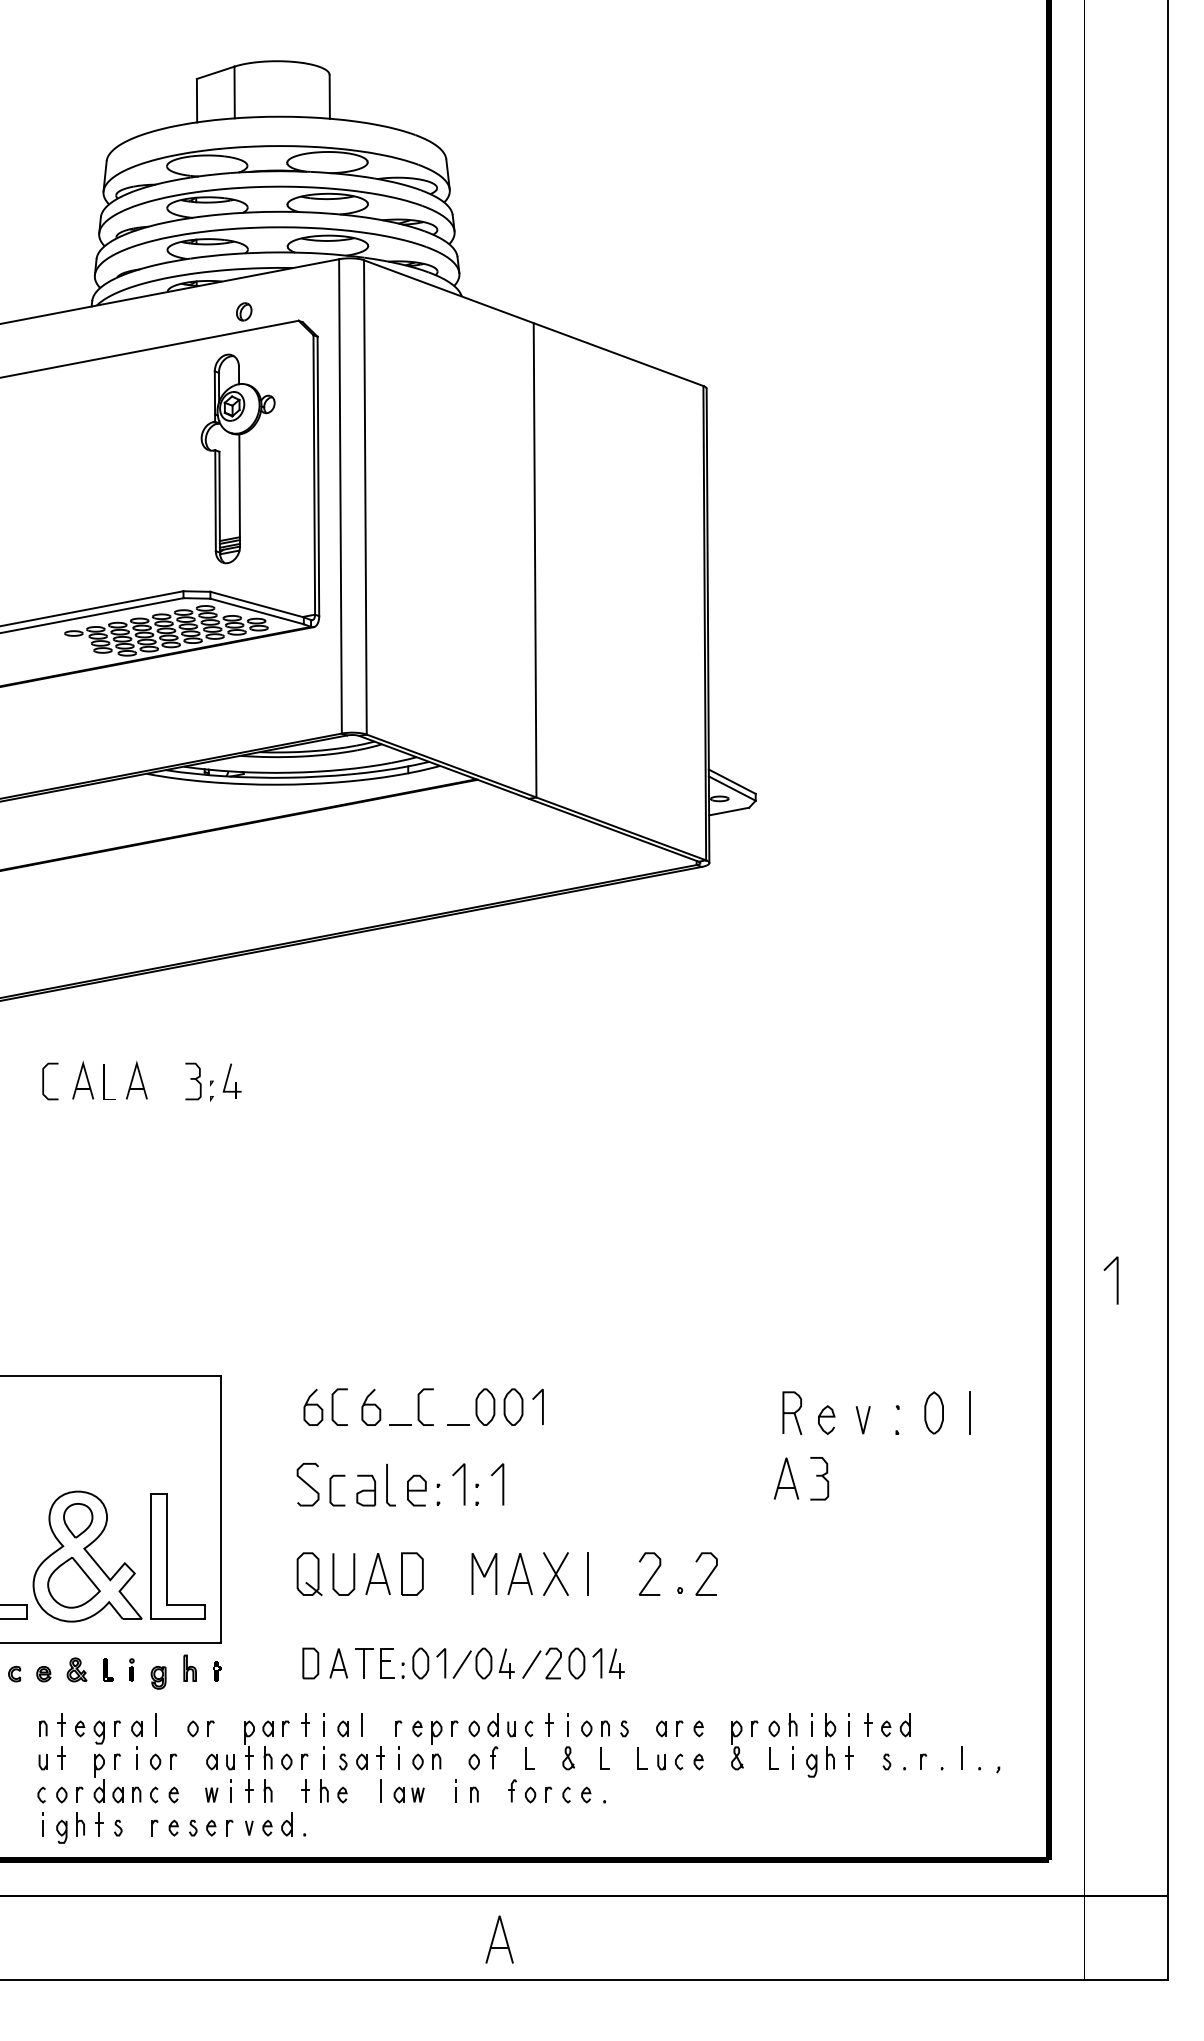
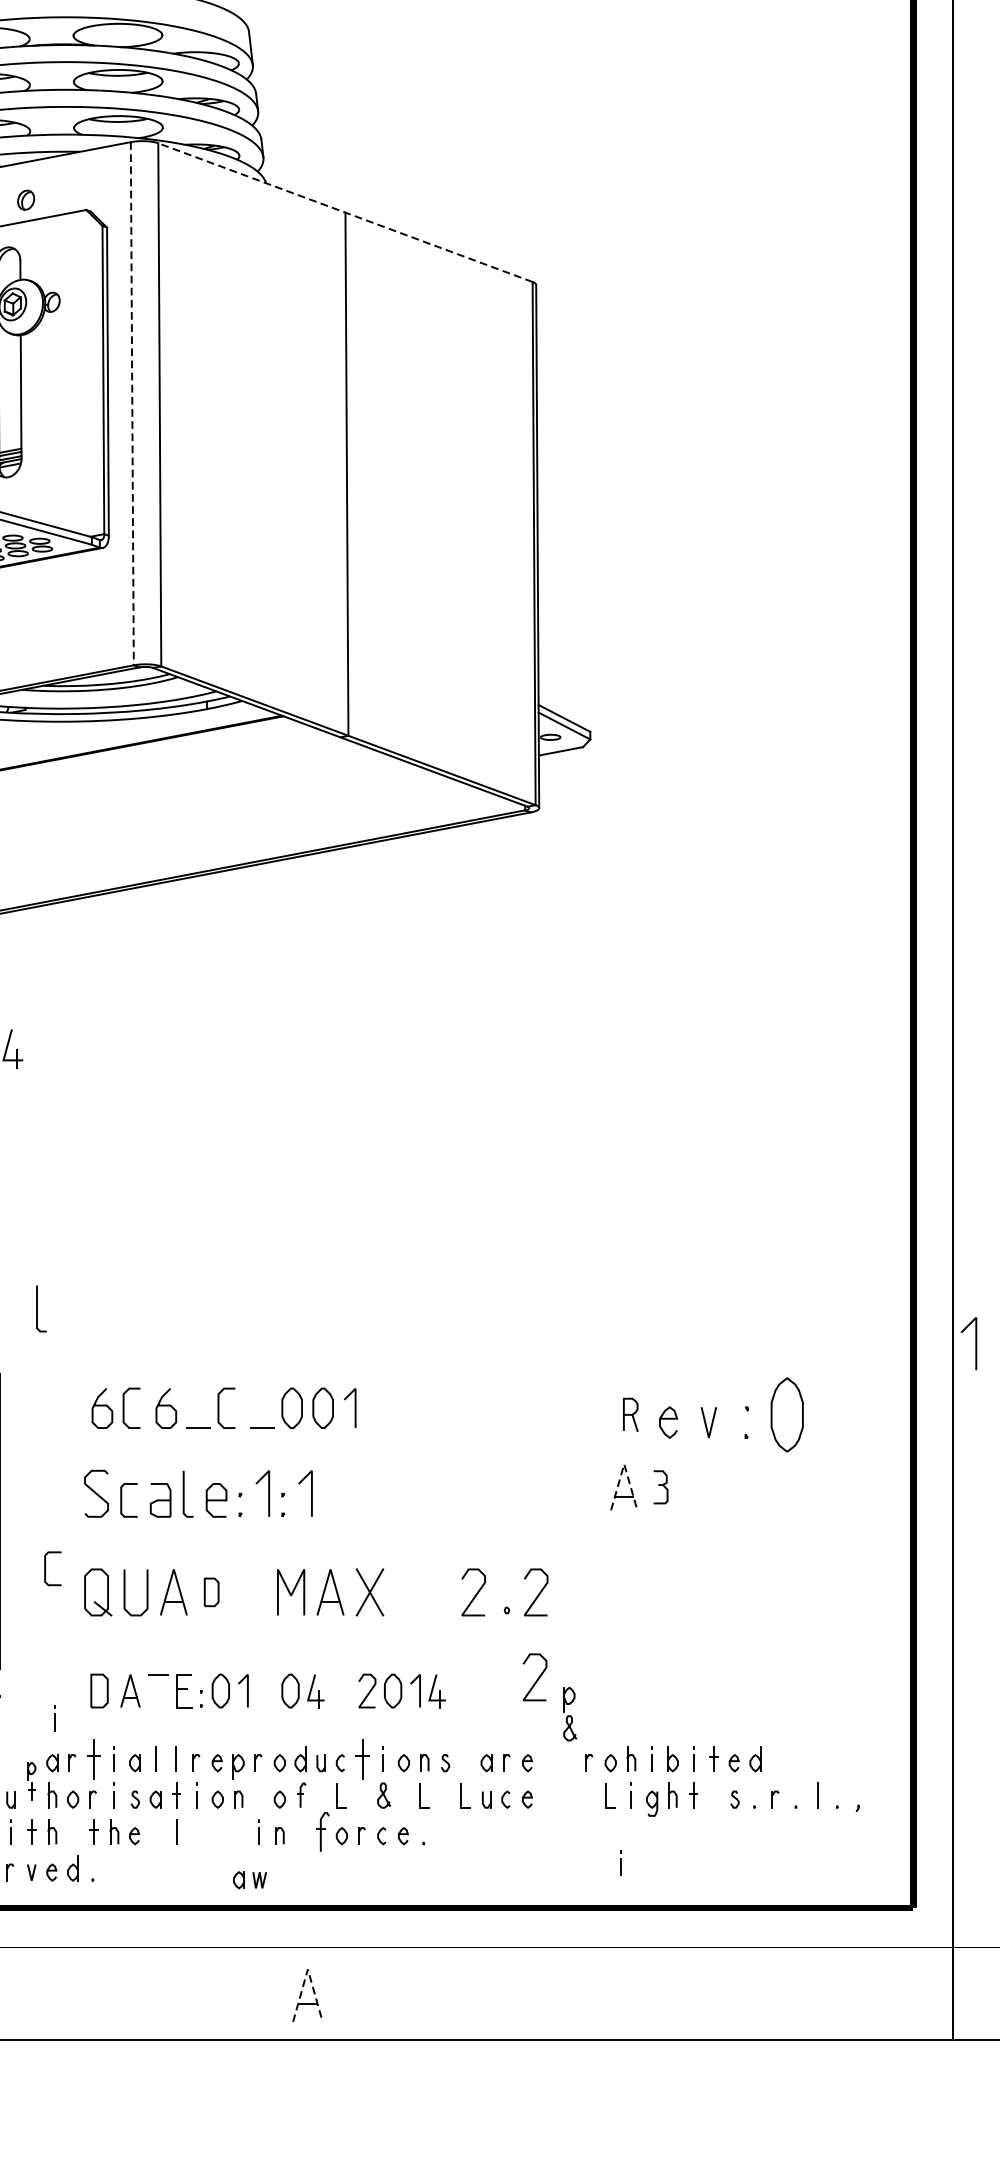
line: (533, 323) -> (345, 213), solid -> dashed
line: (340, 496) -> (132, 403), solid -> dashed
line: (1116, 1280) -> (975, 1343), moved
line: (254, 1316) -> (37, 1308), added
part: (792, 1412) -> (630, 1414), size x0.7
part: (933, 1412) -> (786, 1414), size x1.6
line: (969, 1413) -> (826, 1415), removed
line: (786, 1457) -> (624, 1463), solid -> dashed
part: (819, 1478) -> (660, 1486), size x0.7
curve: (262, 1552) -> (46, 1568), added
part: (412, 1573) -> (211, 1591), size x0.6
line: (587, 1573) -> (404, 1591), removed
curve: (707, 1652) -> (537, 1678), added
line: (364, 1663) -> (158, 1691), removed
line: (461, 1664) -> (265, 1692), removed
line: (531, 1664) -> (342, 1692), removed
line: (269, 1687) -> (54, 1717), added
part: (305, 1724) -> (93, 1758), size x1.6
line: (379, 1724) -> (175, 1758), added
part: (549, 1724) -> (362, 1758), size x1.6
part: (249, 1744) -> (31, 1780), size x0.7
part: (737, 1745) -> (570, 1714), moved
part: (512, 1790) -> (322, 1831), size x1.6
part: (408, 1794) -> (249, 1879), moved
line: (783, 1818) -> (620, 1861), added
line: (499, 1915) -> (307, 1968), solid -> dashed

